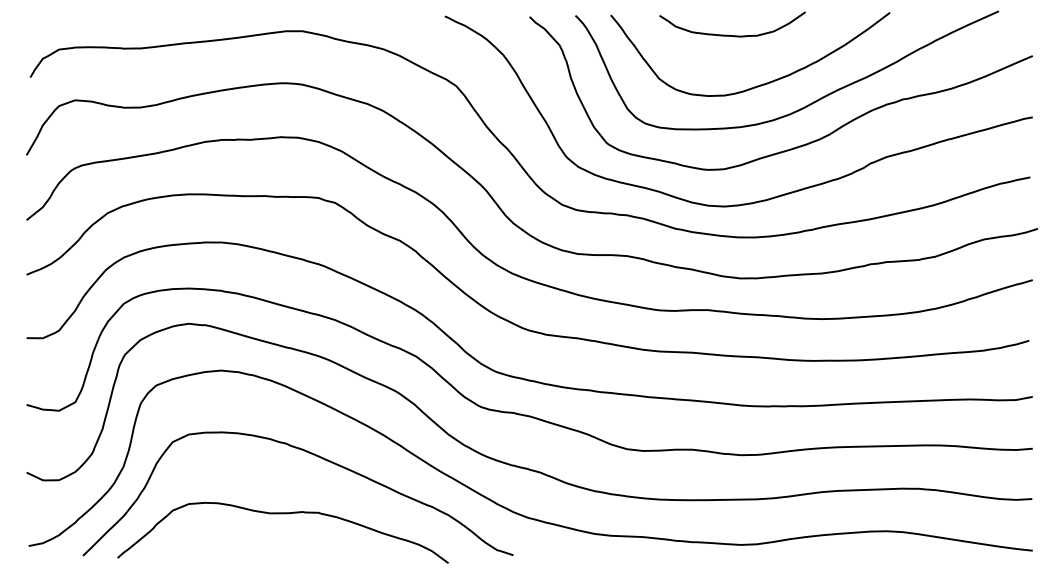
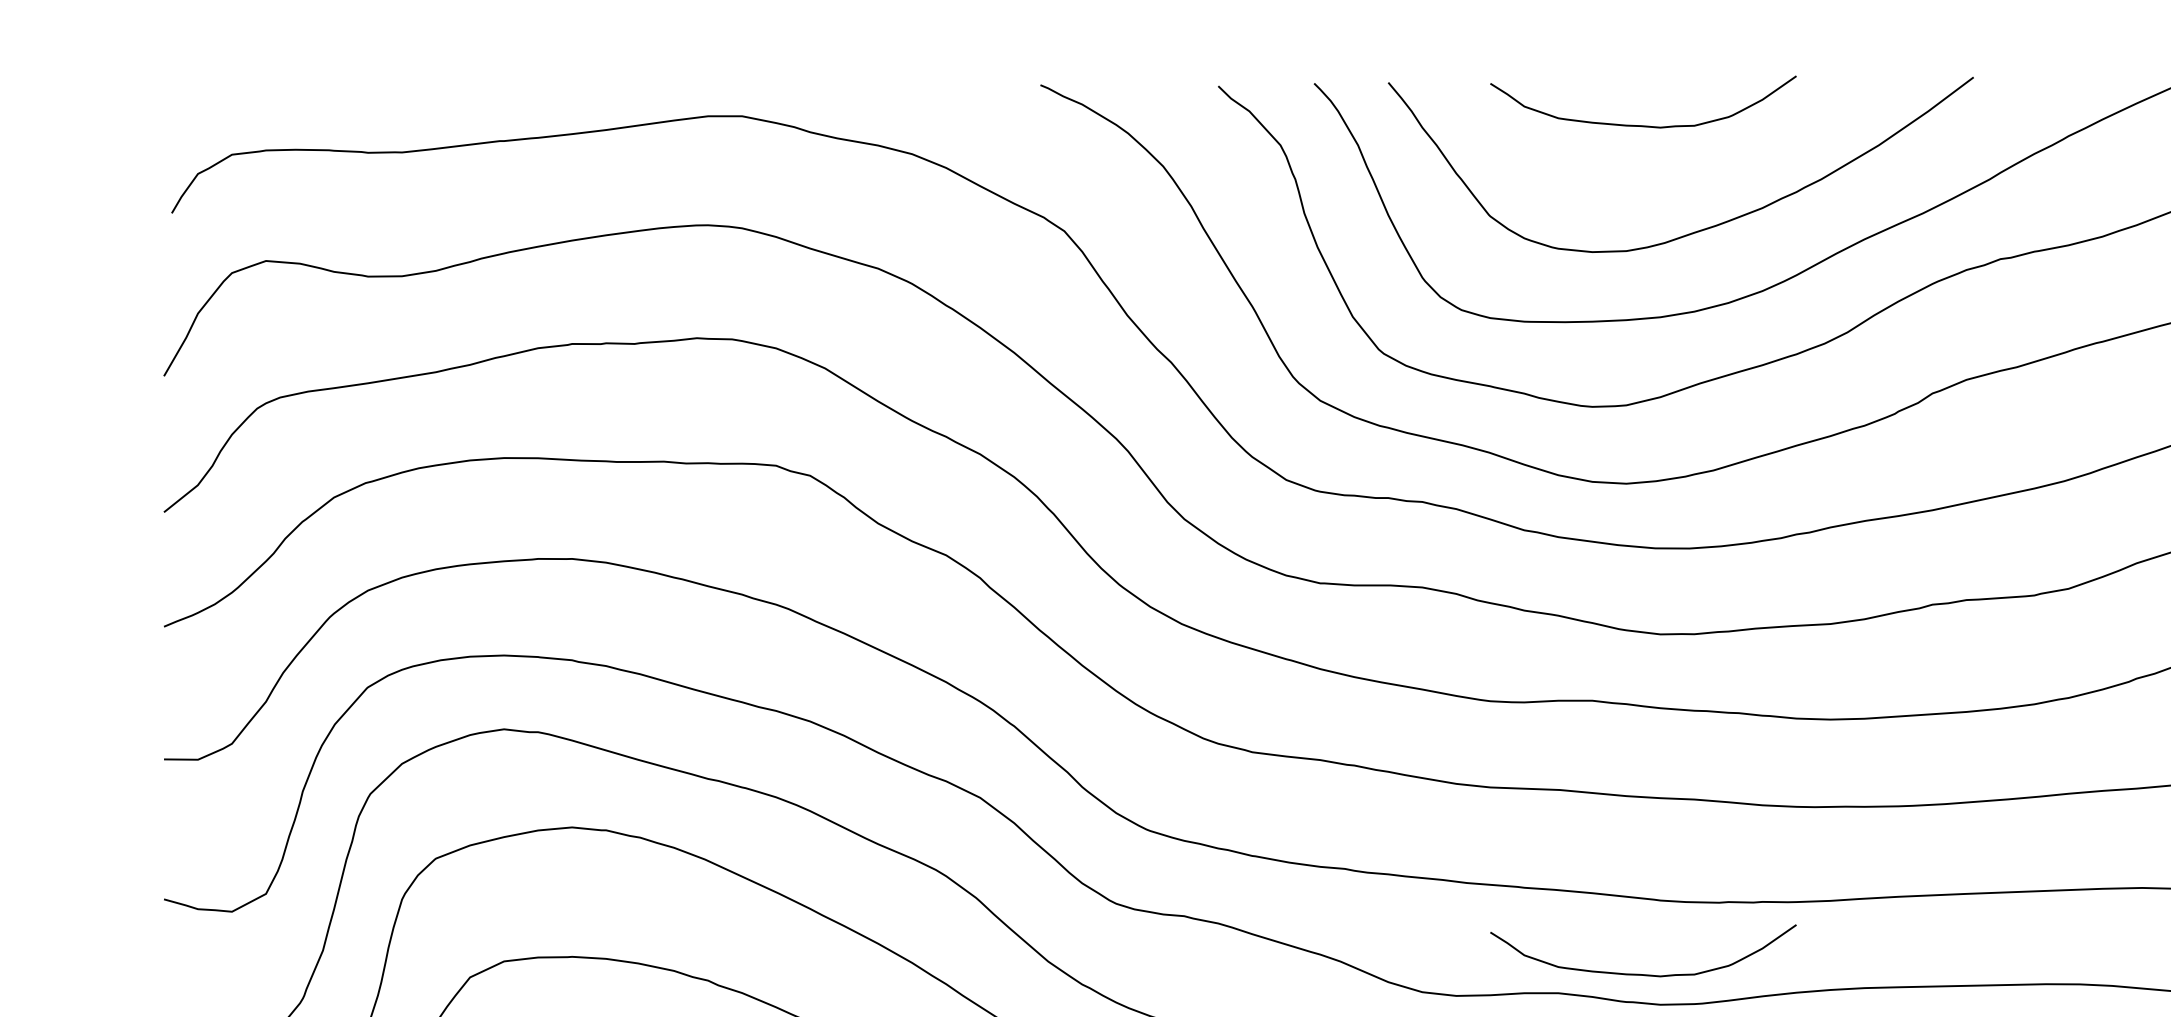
curve: (728, 439) -> (1634, 971), added

